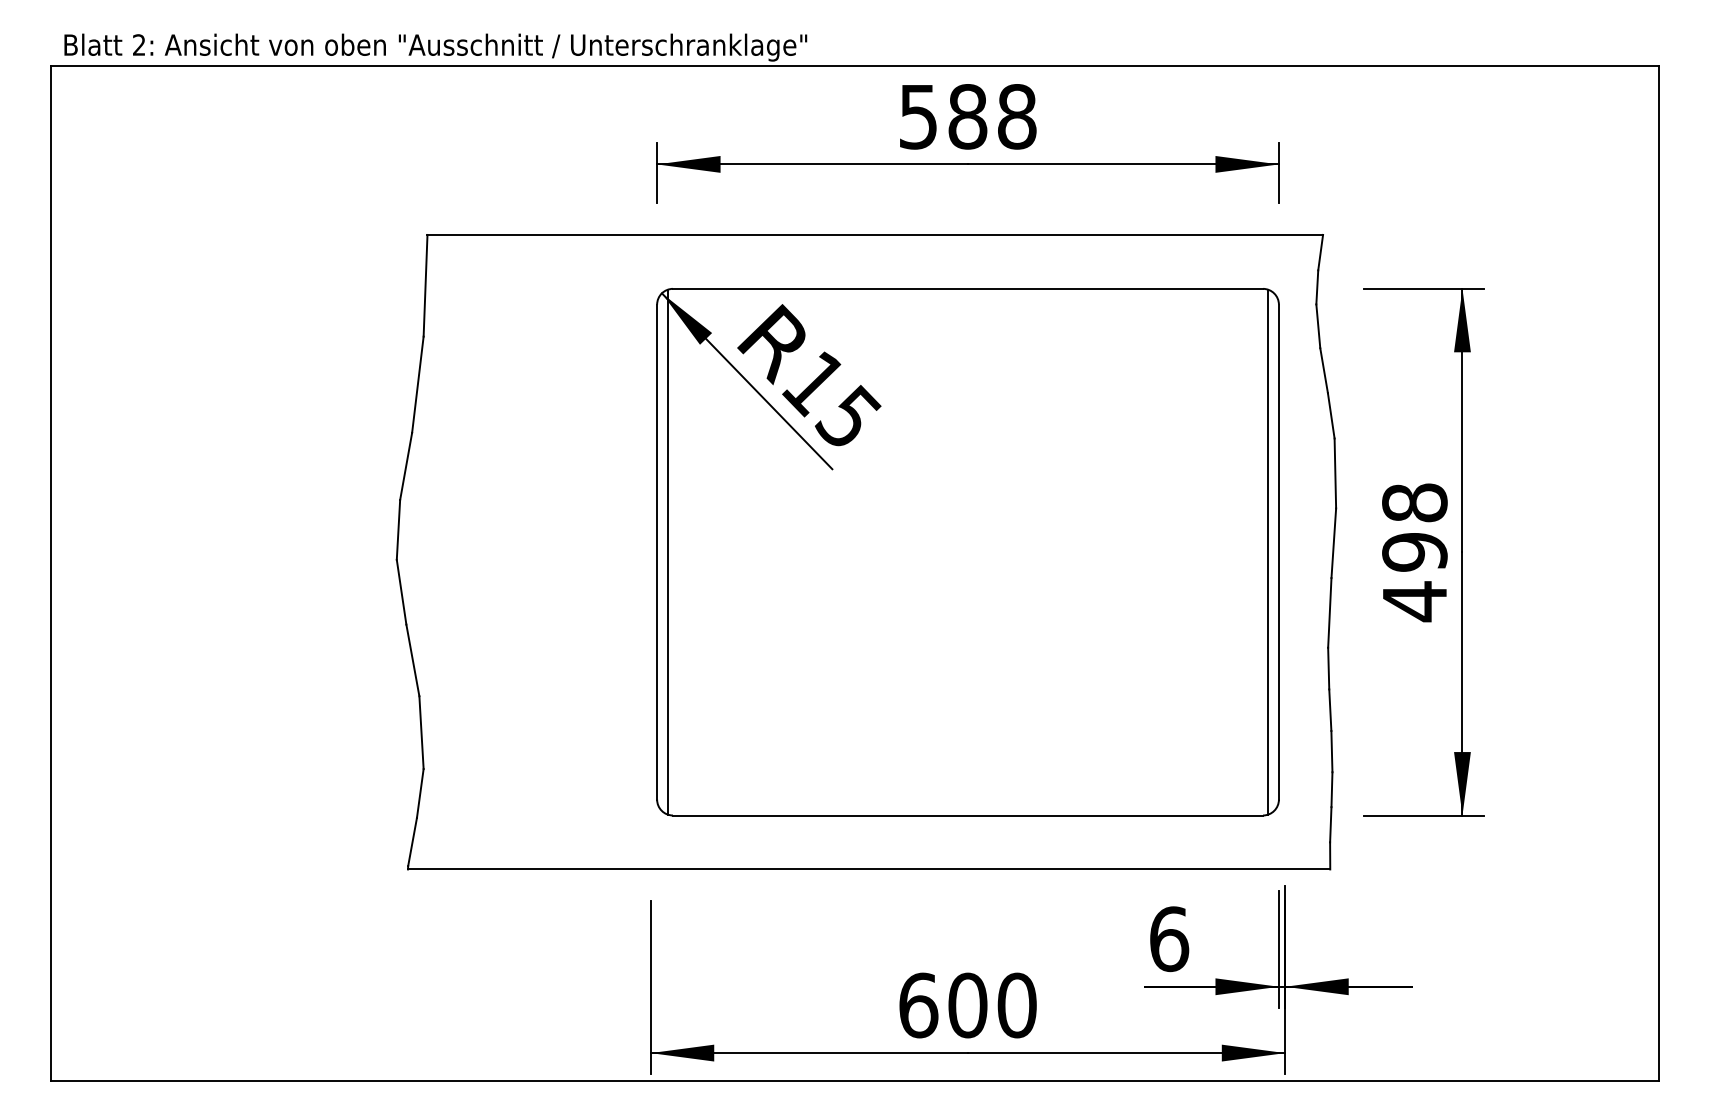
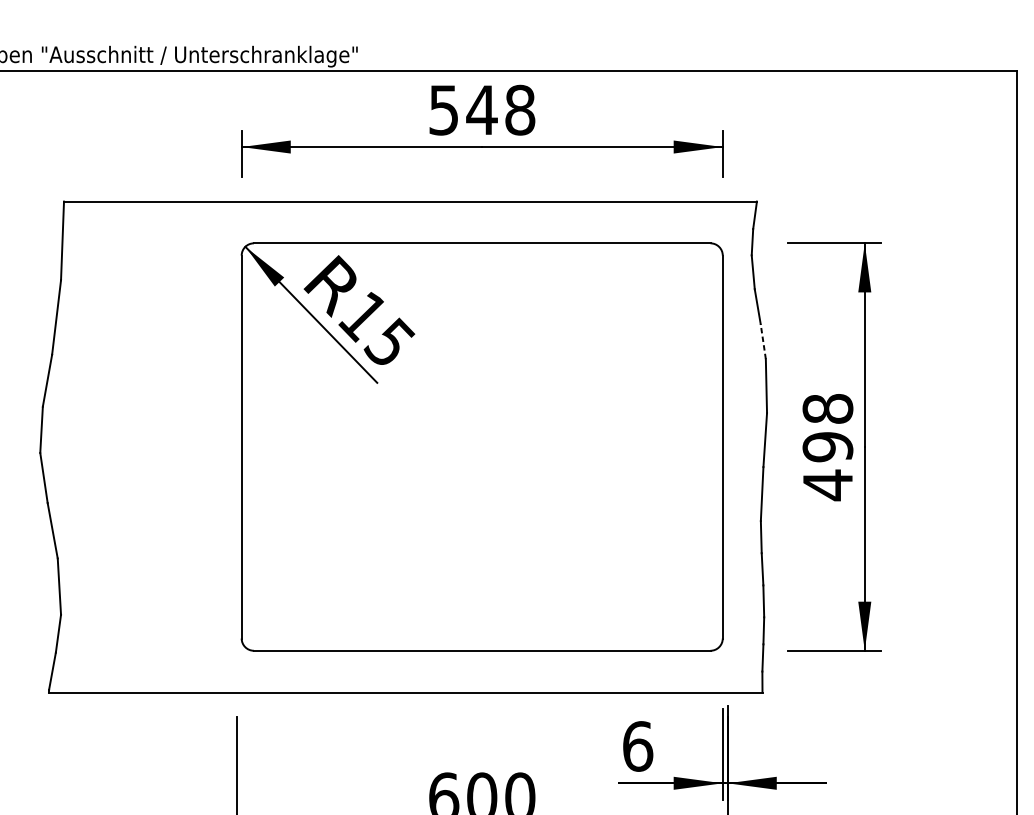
text: (967, 116) -> (481, 109), 588 -> 548
line: (1331, 415) -> (763, 341), solid -> dashed
line: (667, 551) -> (249, 446), removed
line: (1268, 551) -> (714, 446), removed

